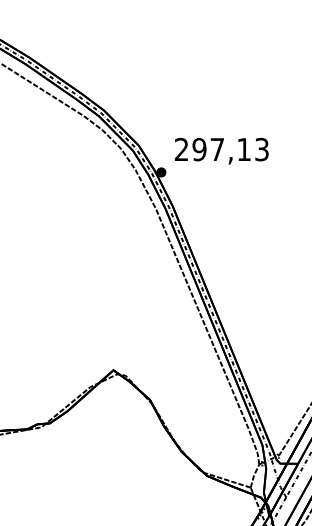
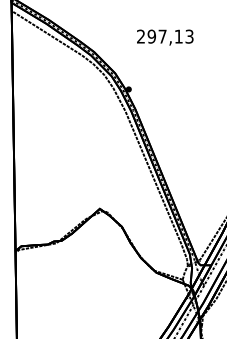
text: (222, 150) -> (165, 37), moved

